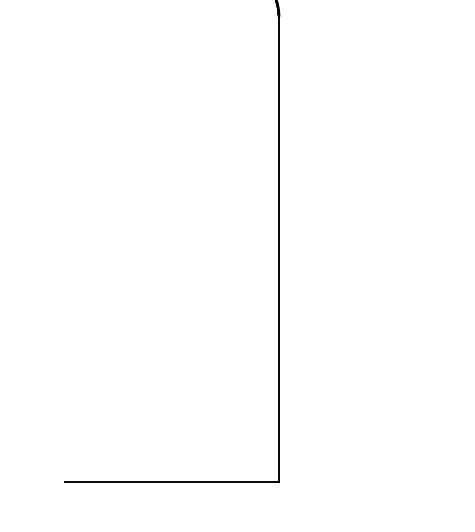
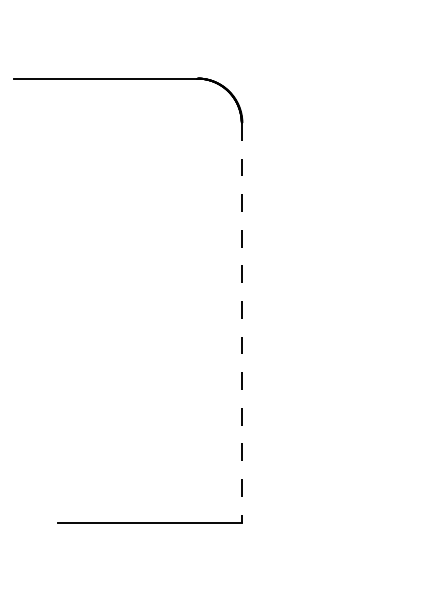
line: (279, 249) -> (242, 323), solid -> dashed

